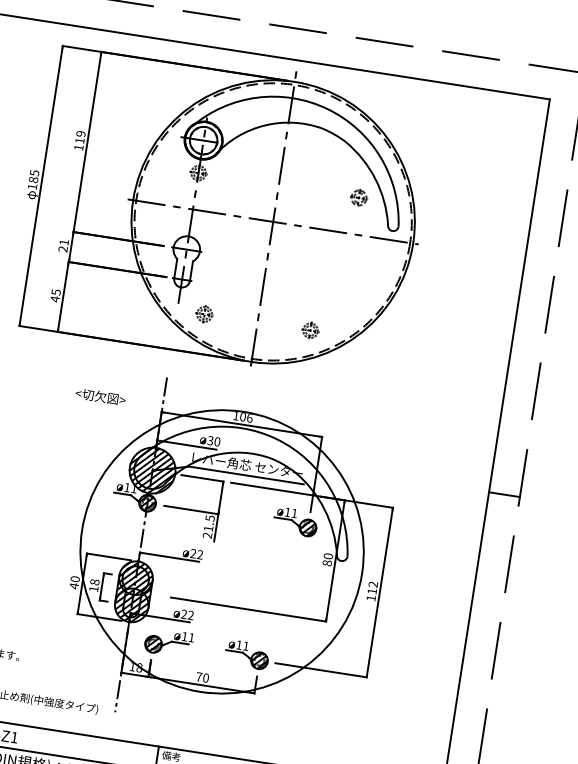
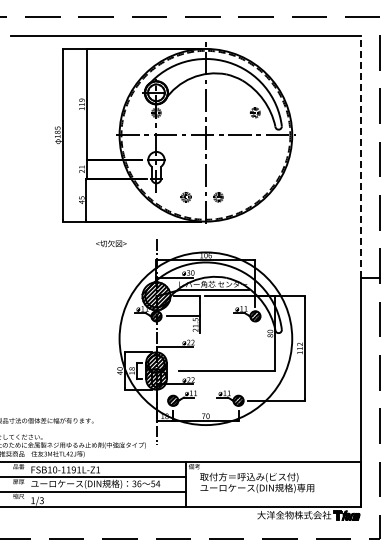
line: (520, 295) -> (361, 156), solid -> dashed
part: (203, 314) -> (185, 197), moved
part: (310, 330) -> (218, 197), moved
text: (101, 396) -> (111, 243), moved

